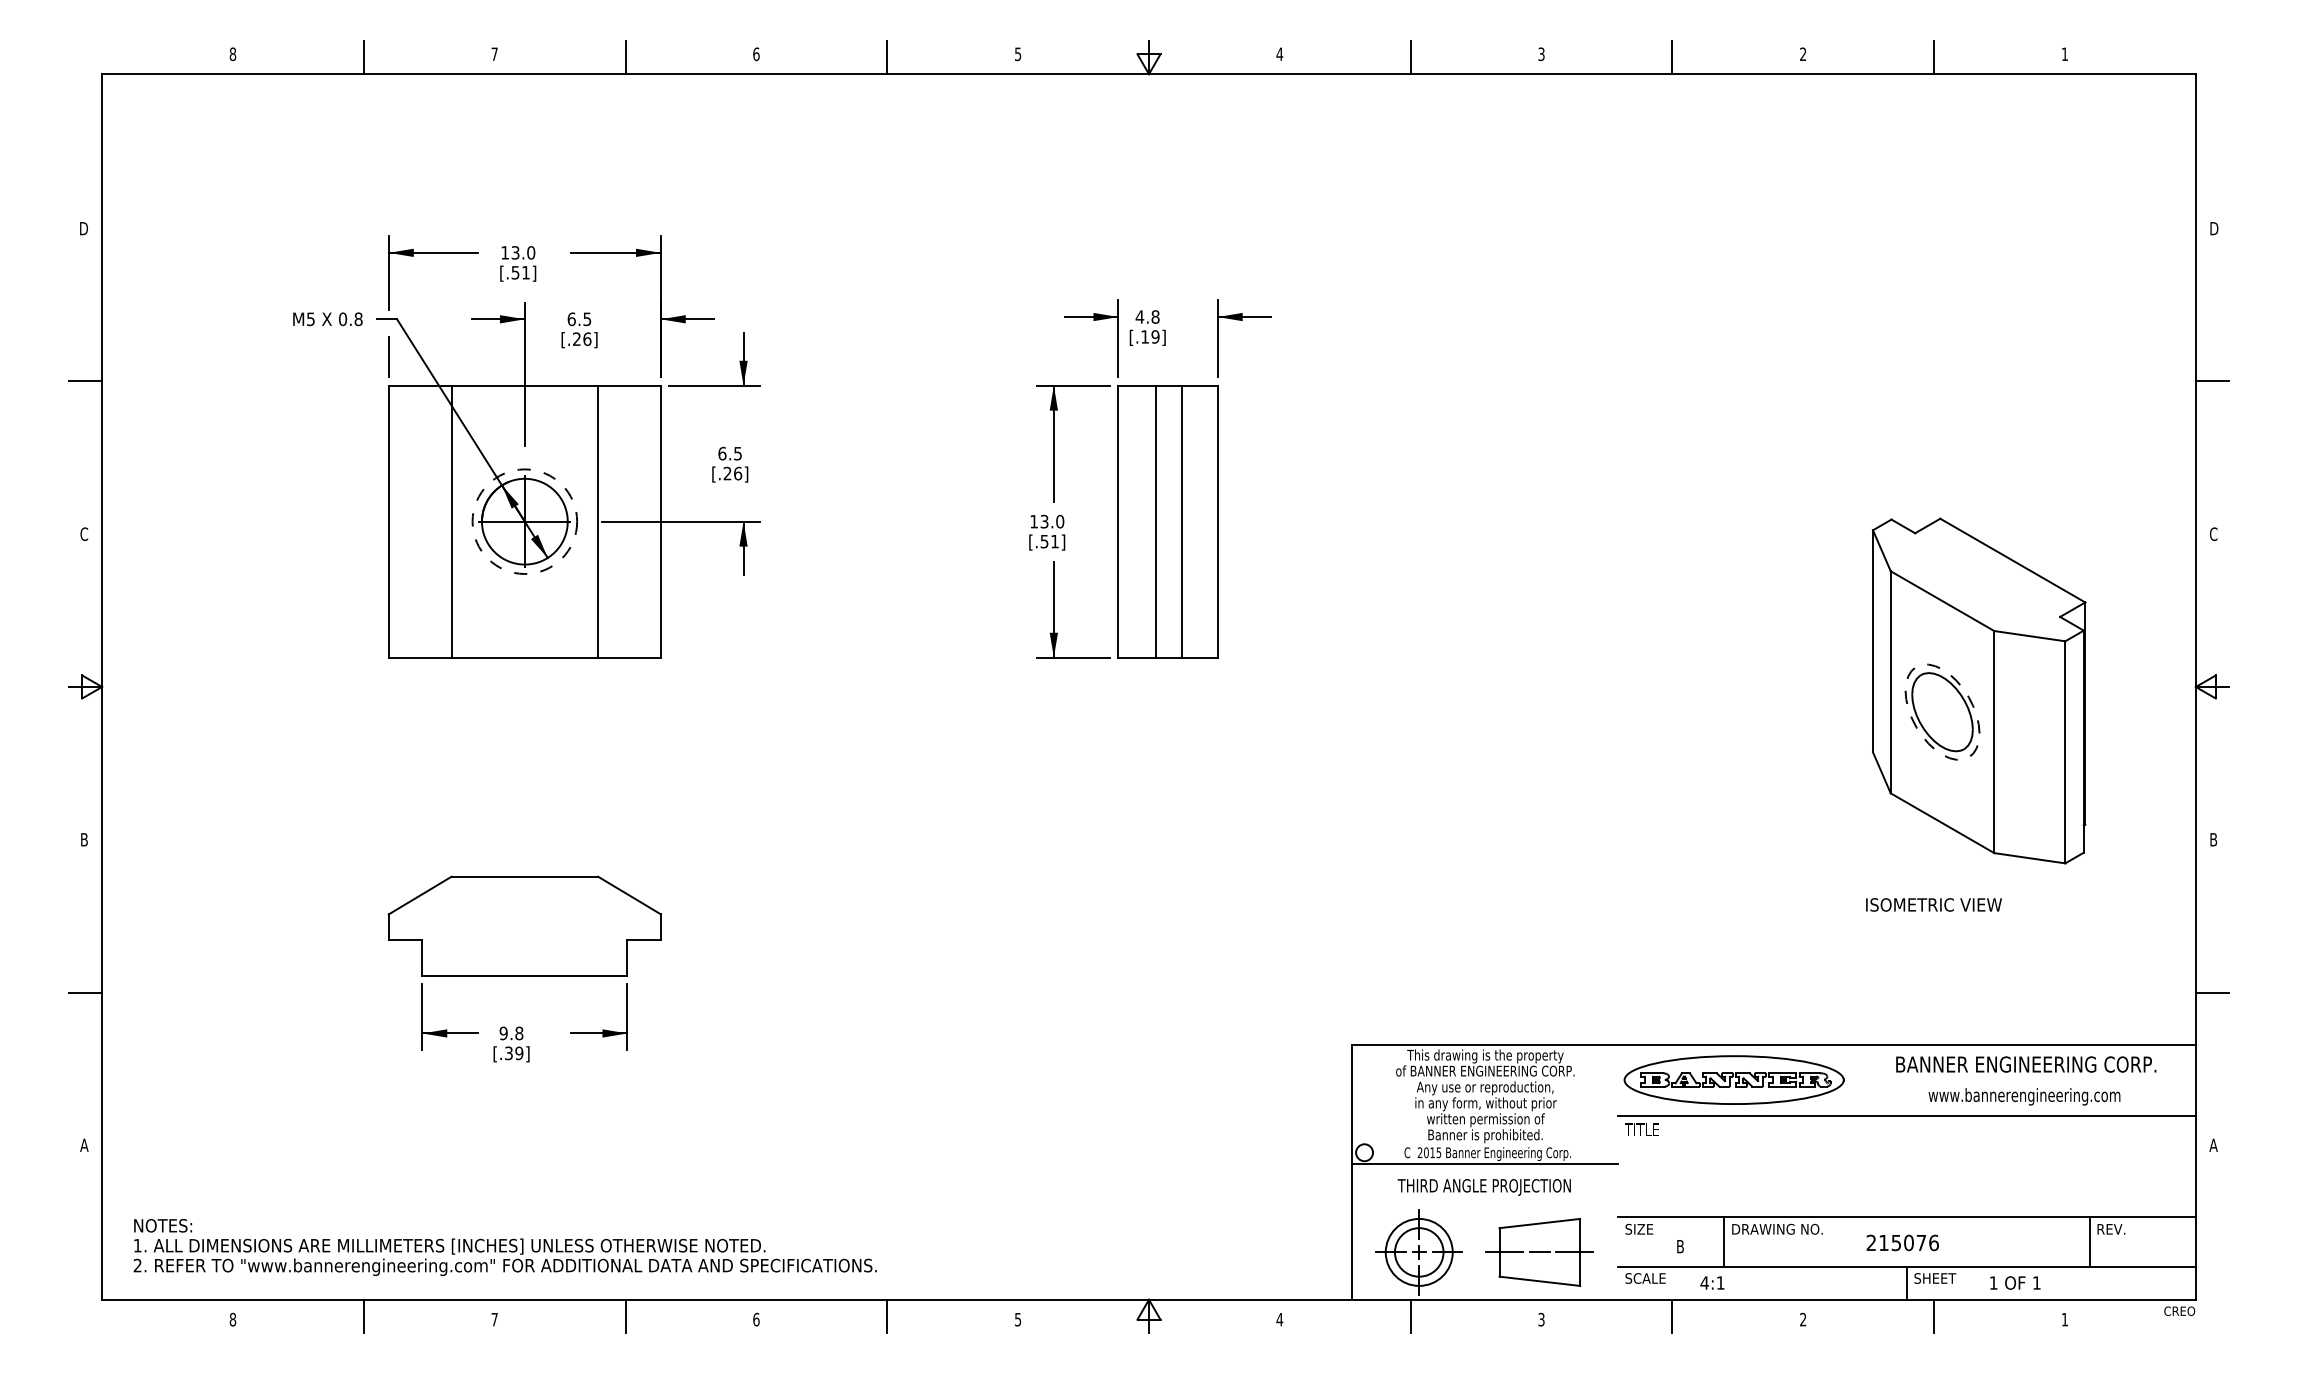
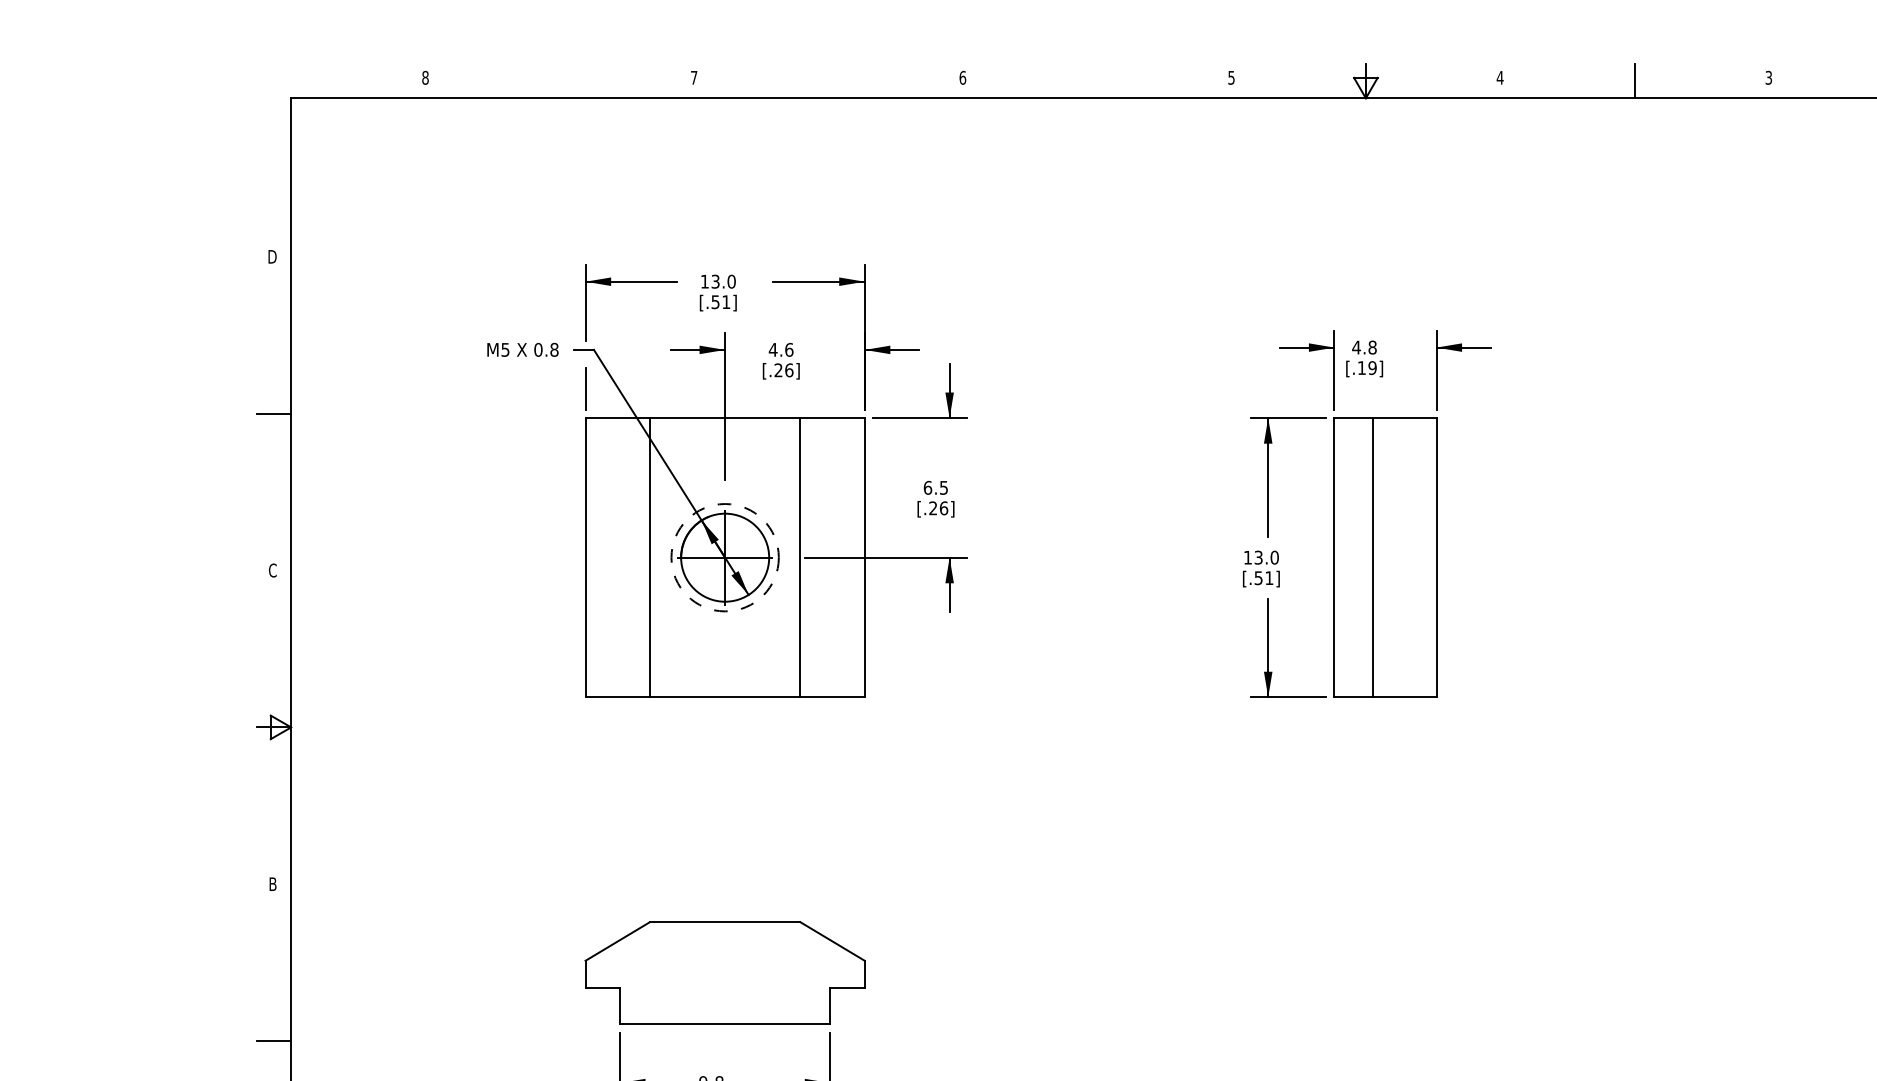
line: (363, 57) -> (559, 81), removed
line: (625, 57) -> (828, 81), removed
line: (887, 57) -> (1097, 81), removed
text: (579, 319) -> (781, 350), 6.5 -> 4.6
line: (1182, 521) -> (1400, 557), removed

